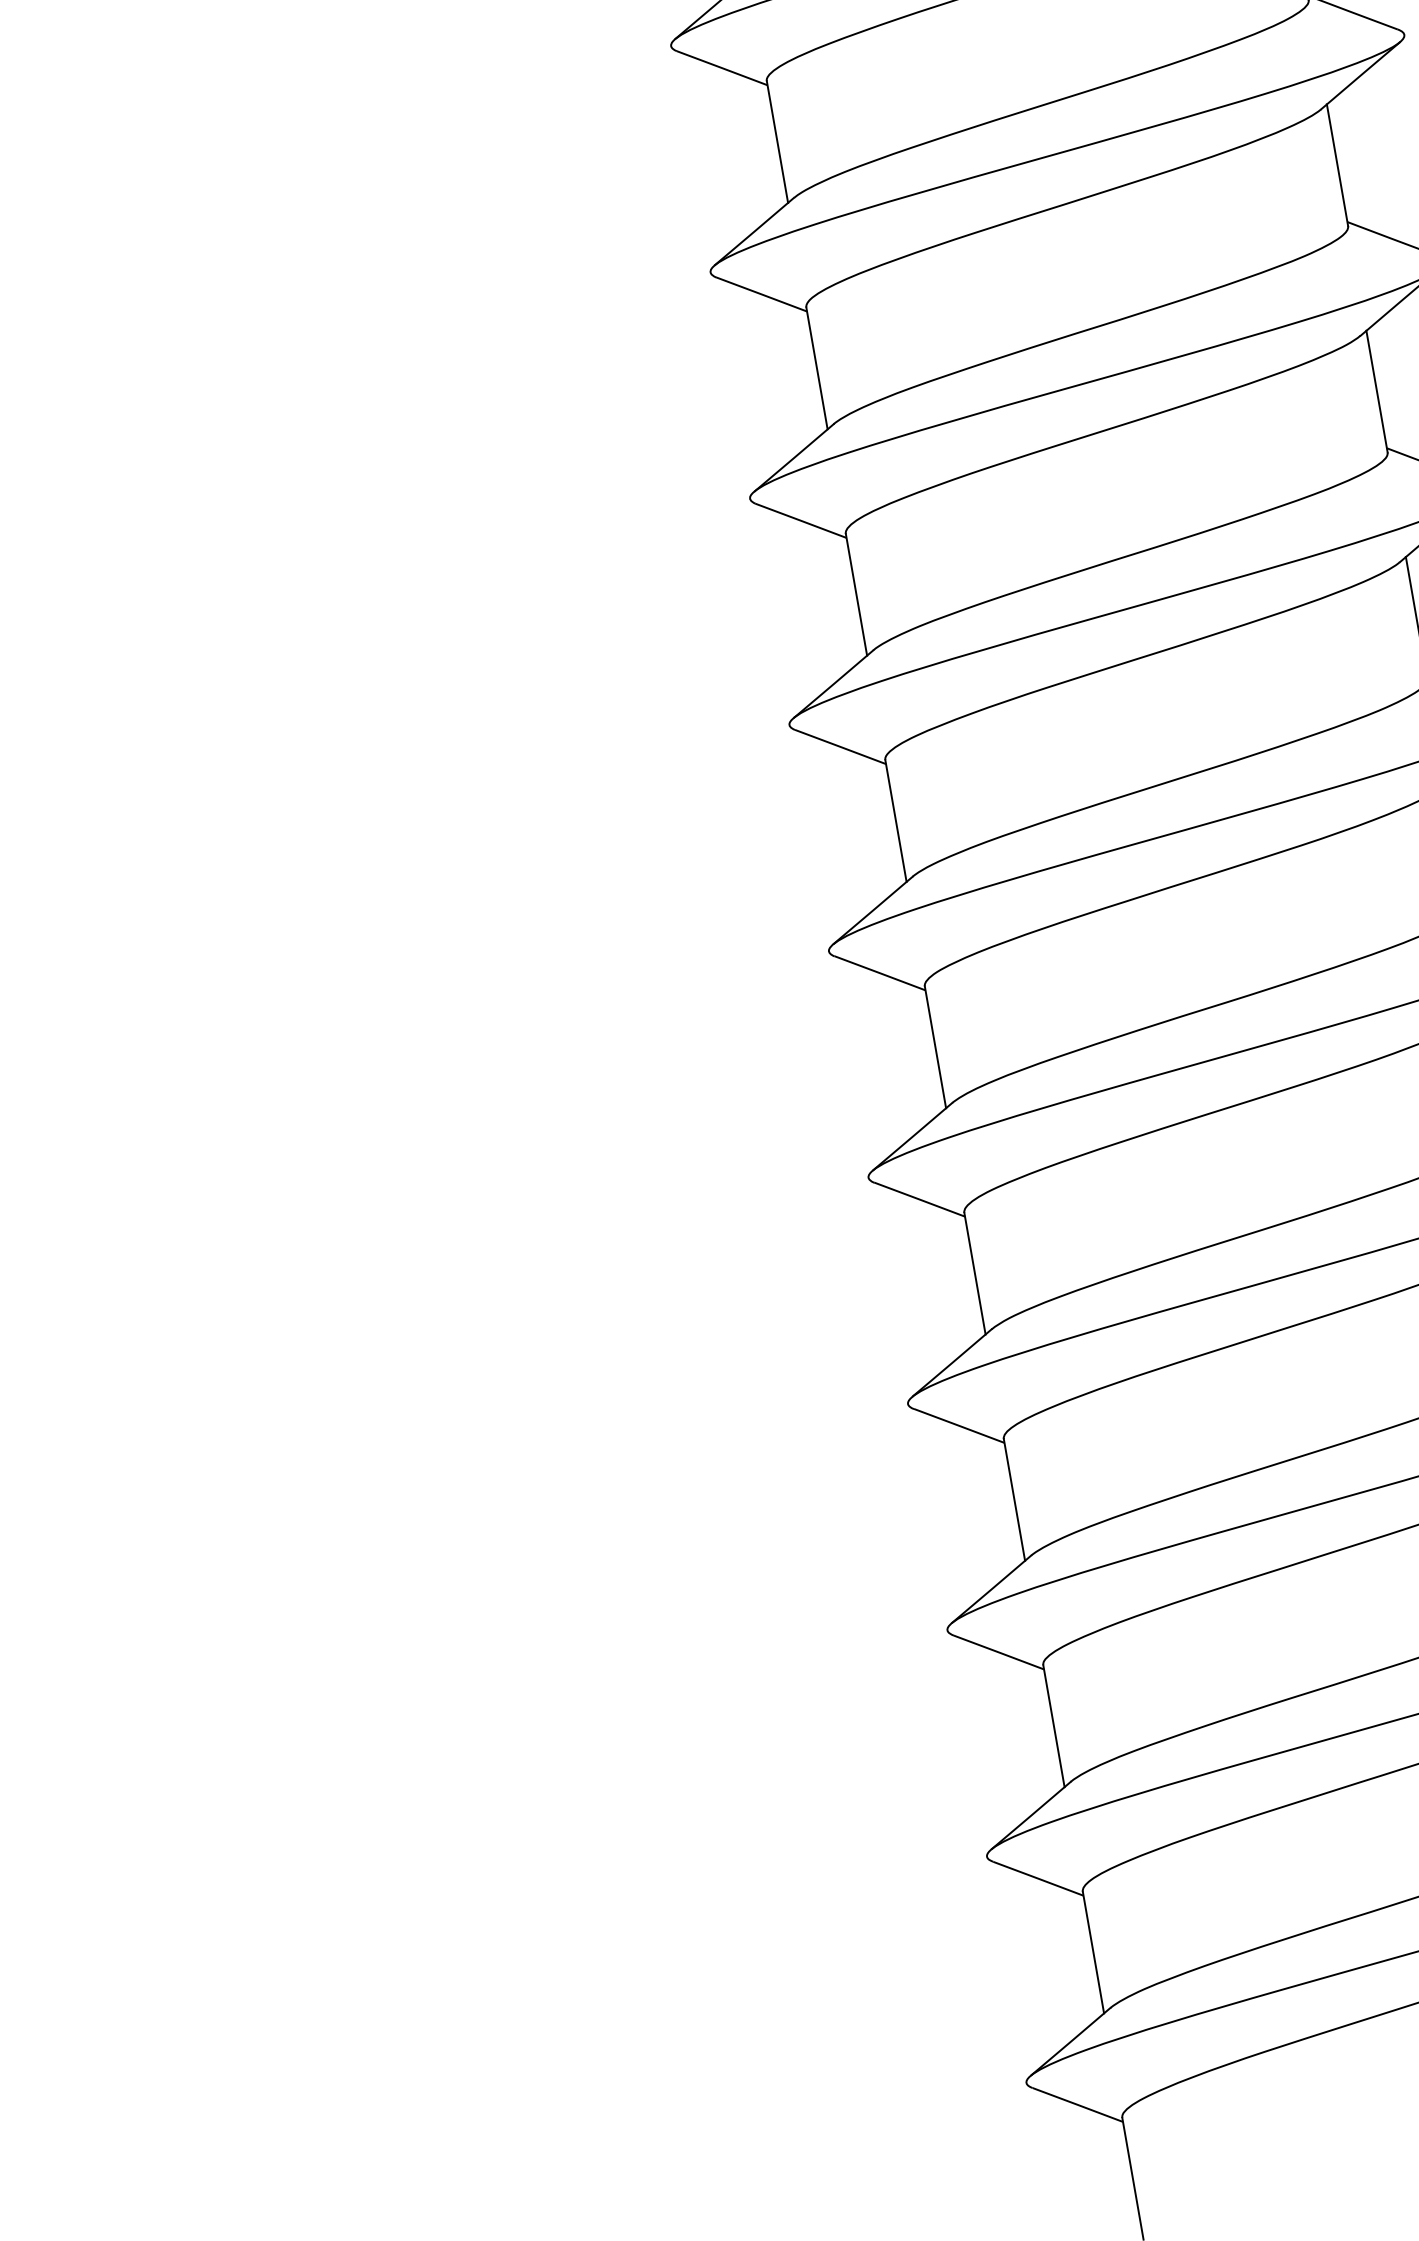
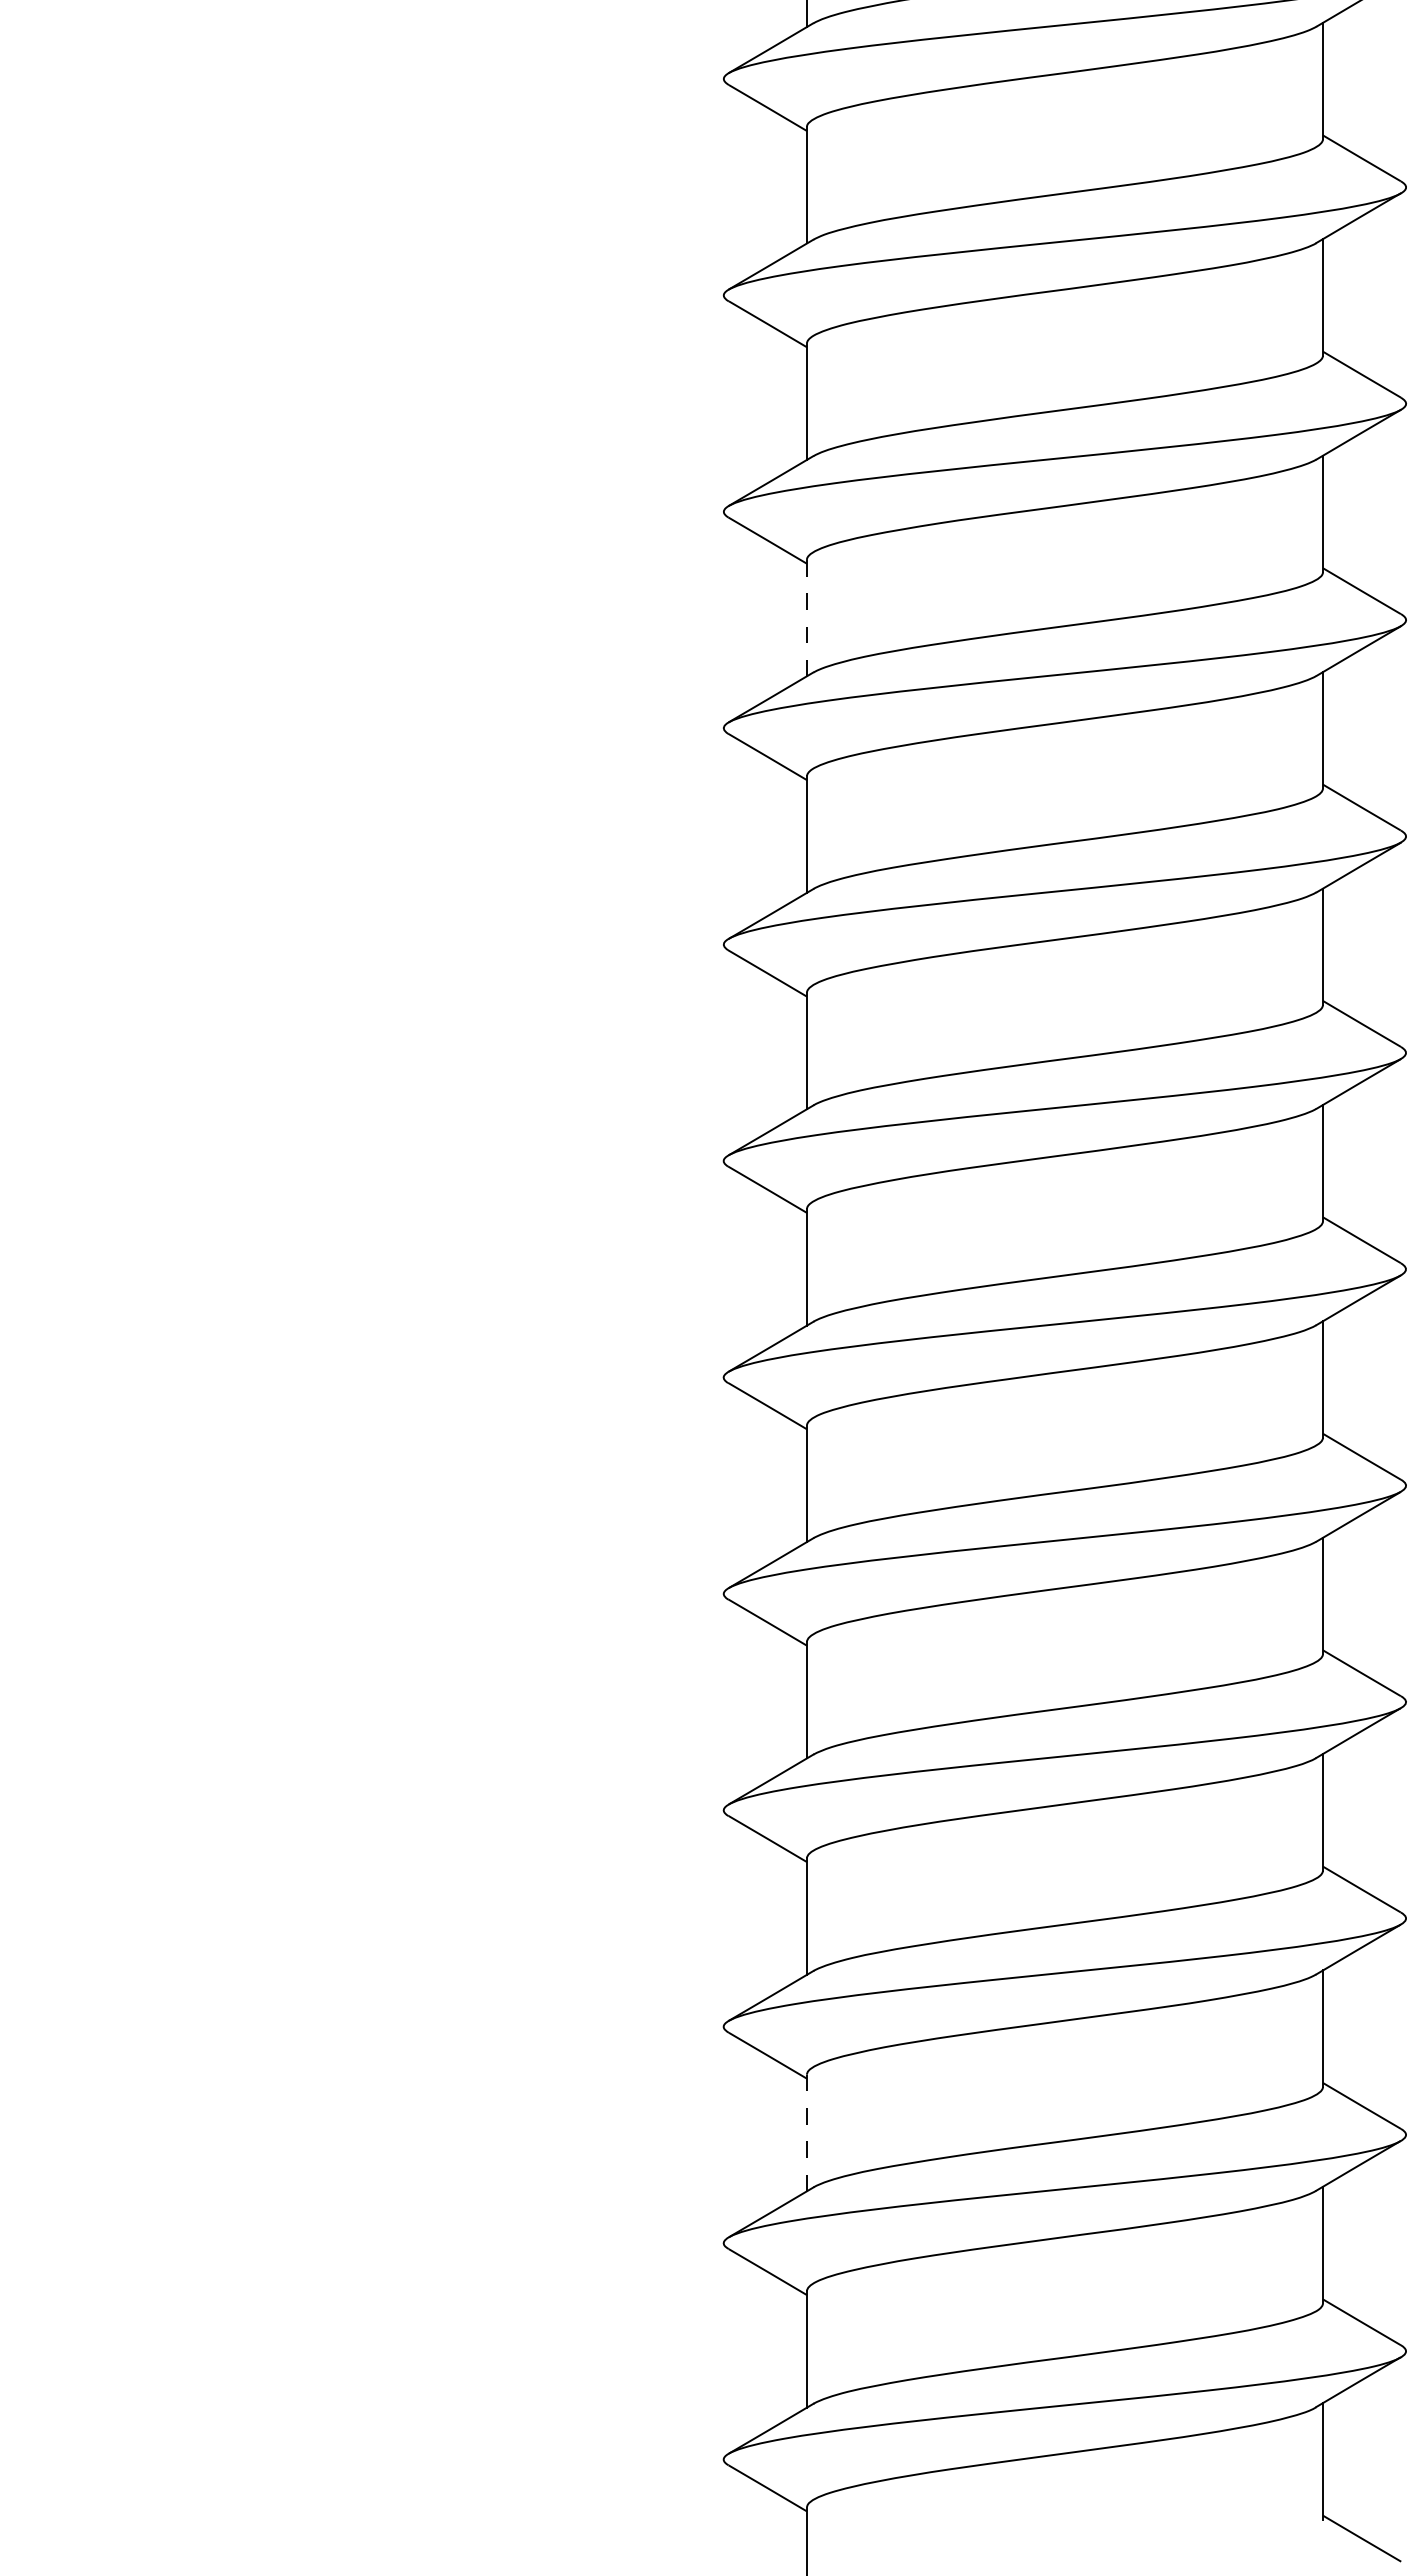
line: (777, 142) -> (806, 618), solid -> dashed
line: (1053, 1726) -> (806, 2133), solid -> dashed

